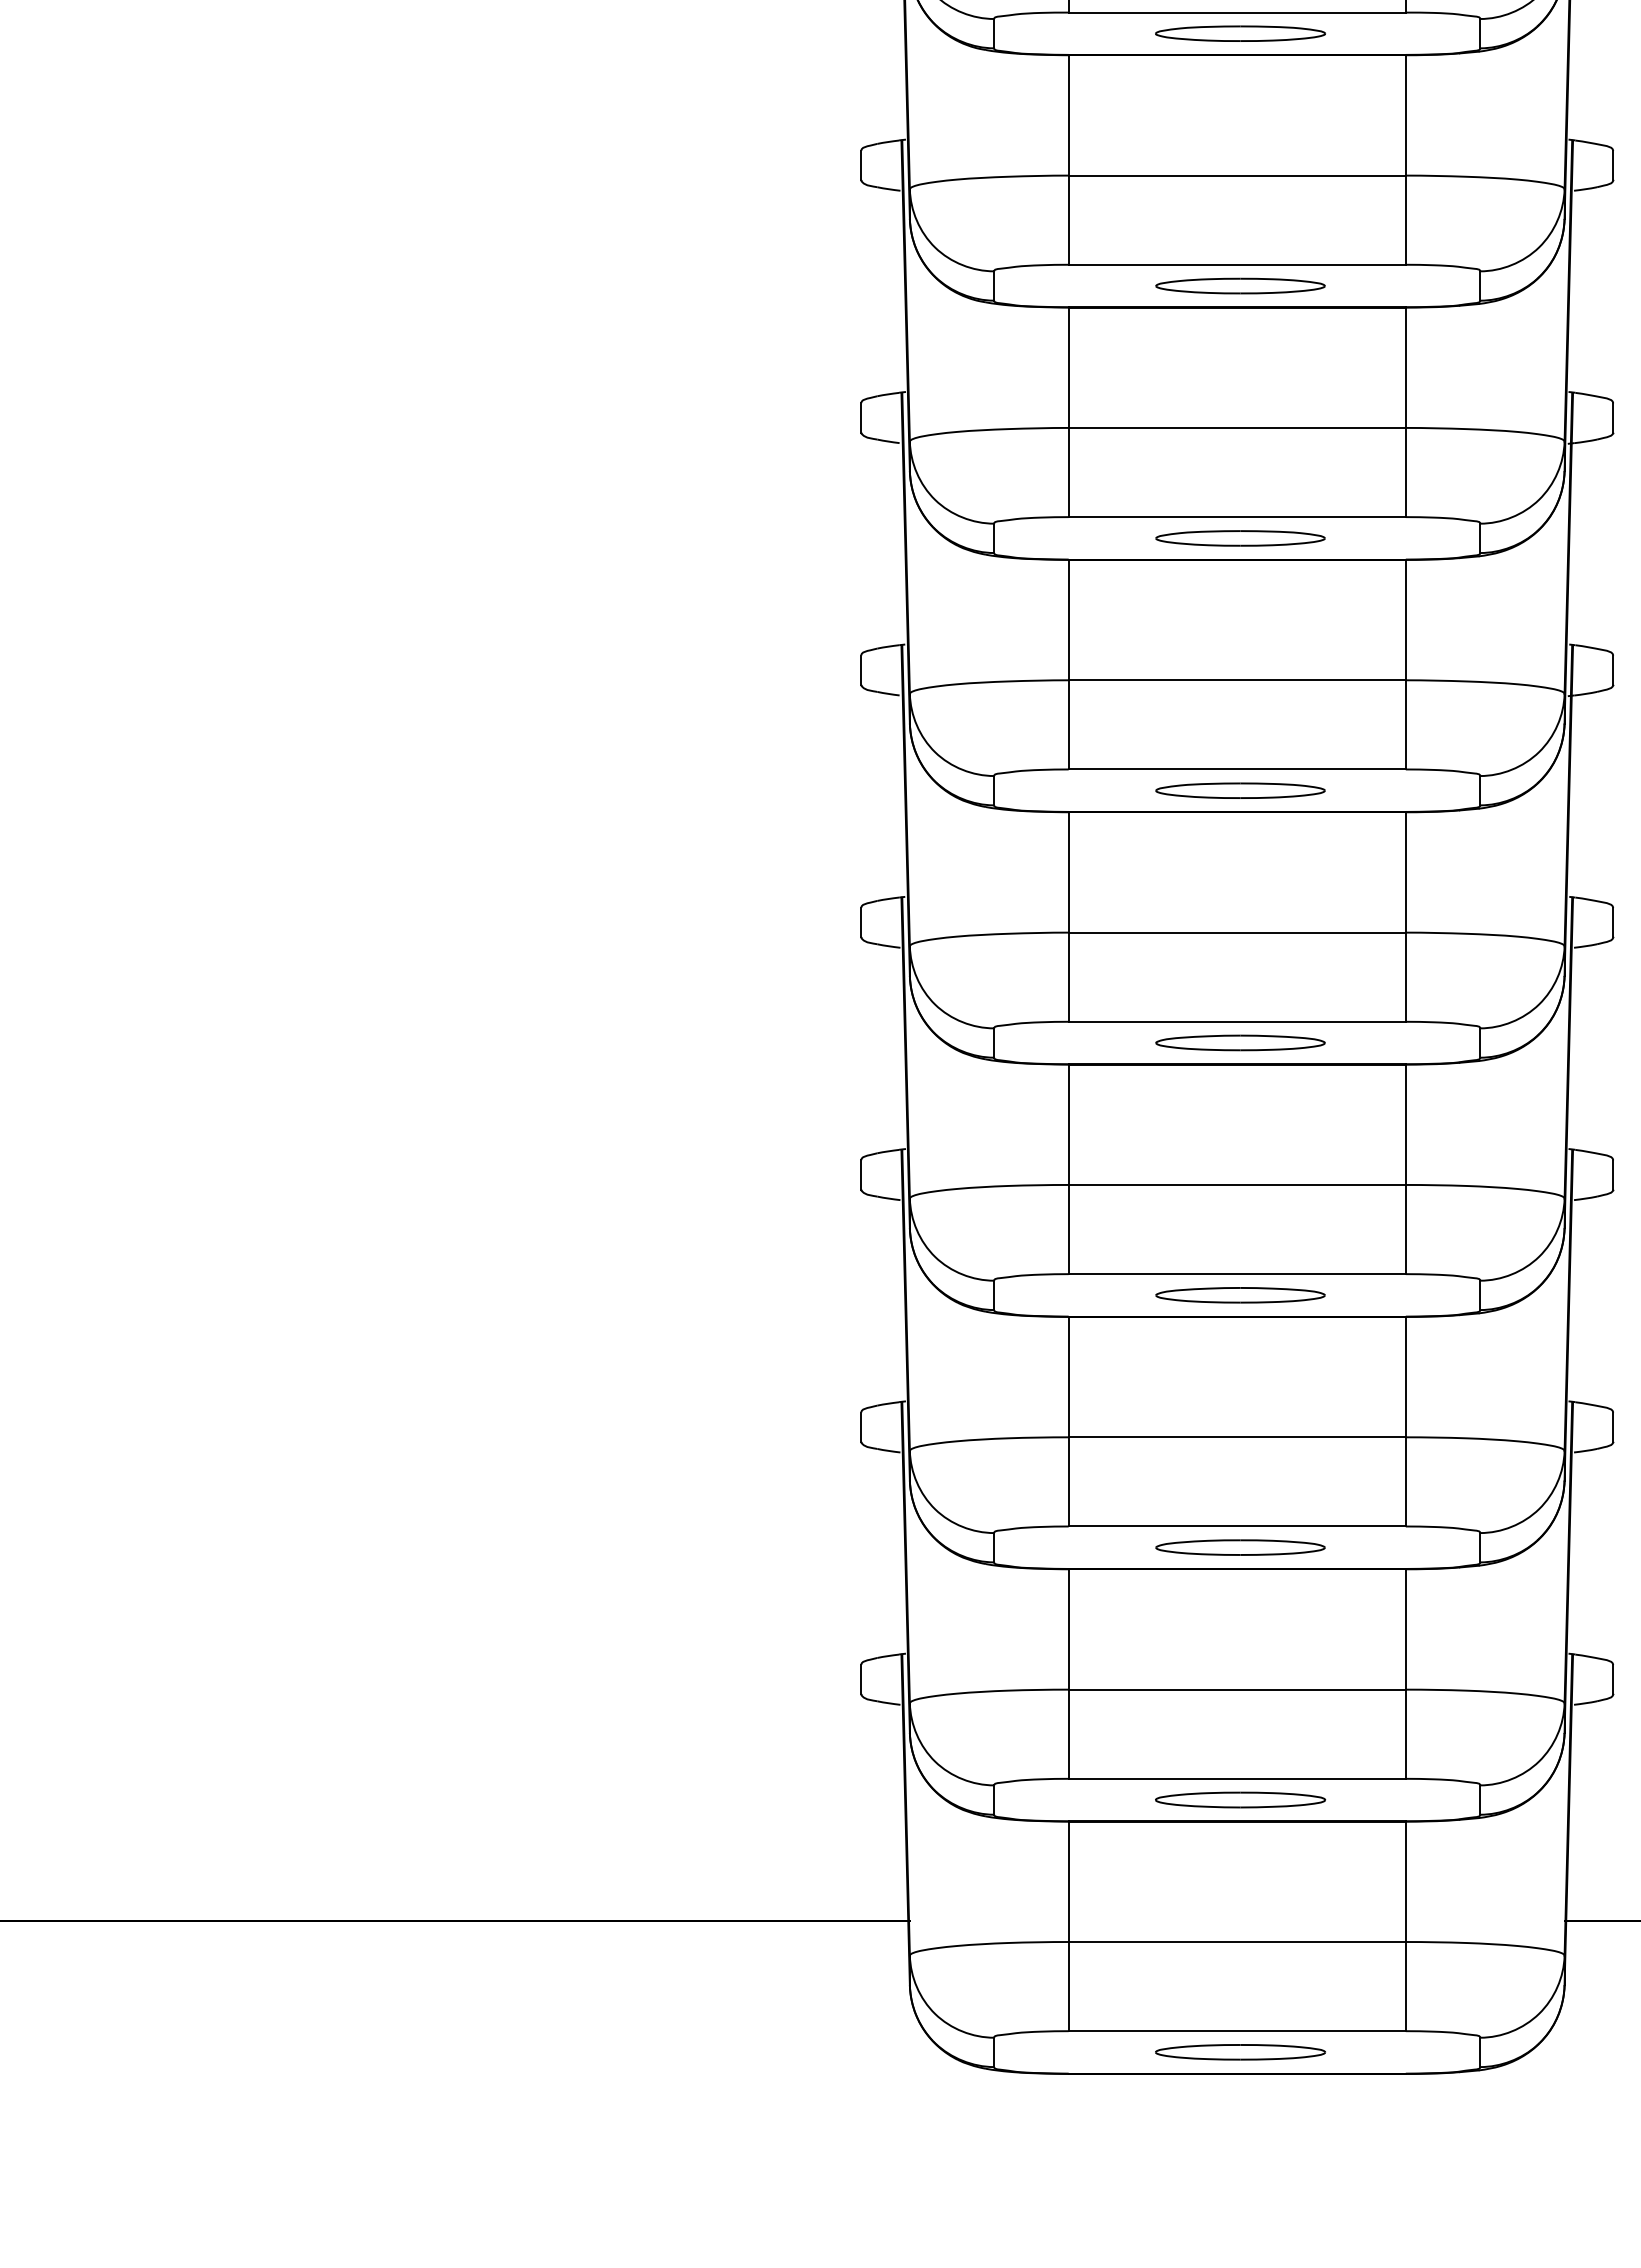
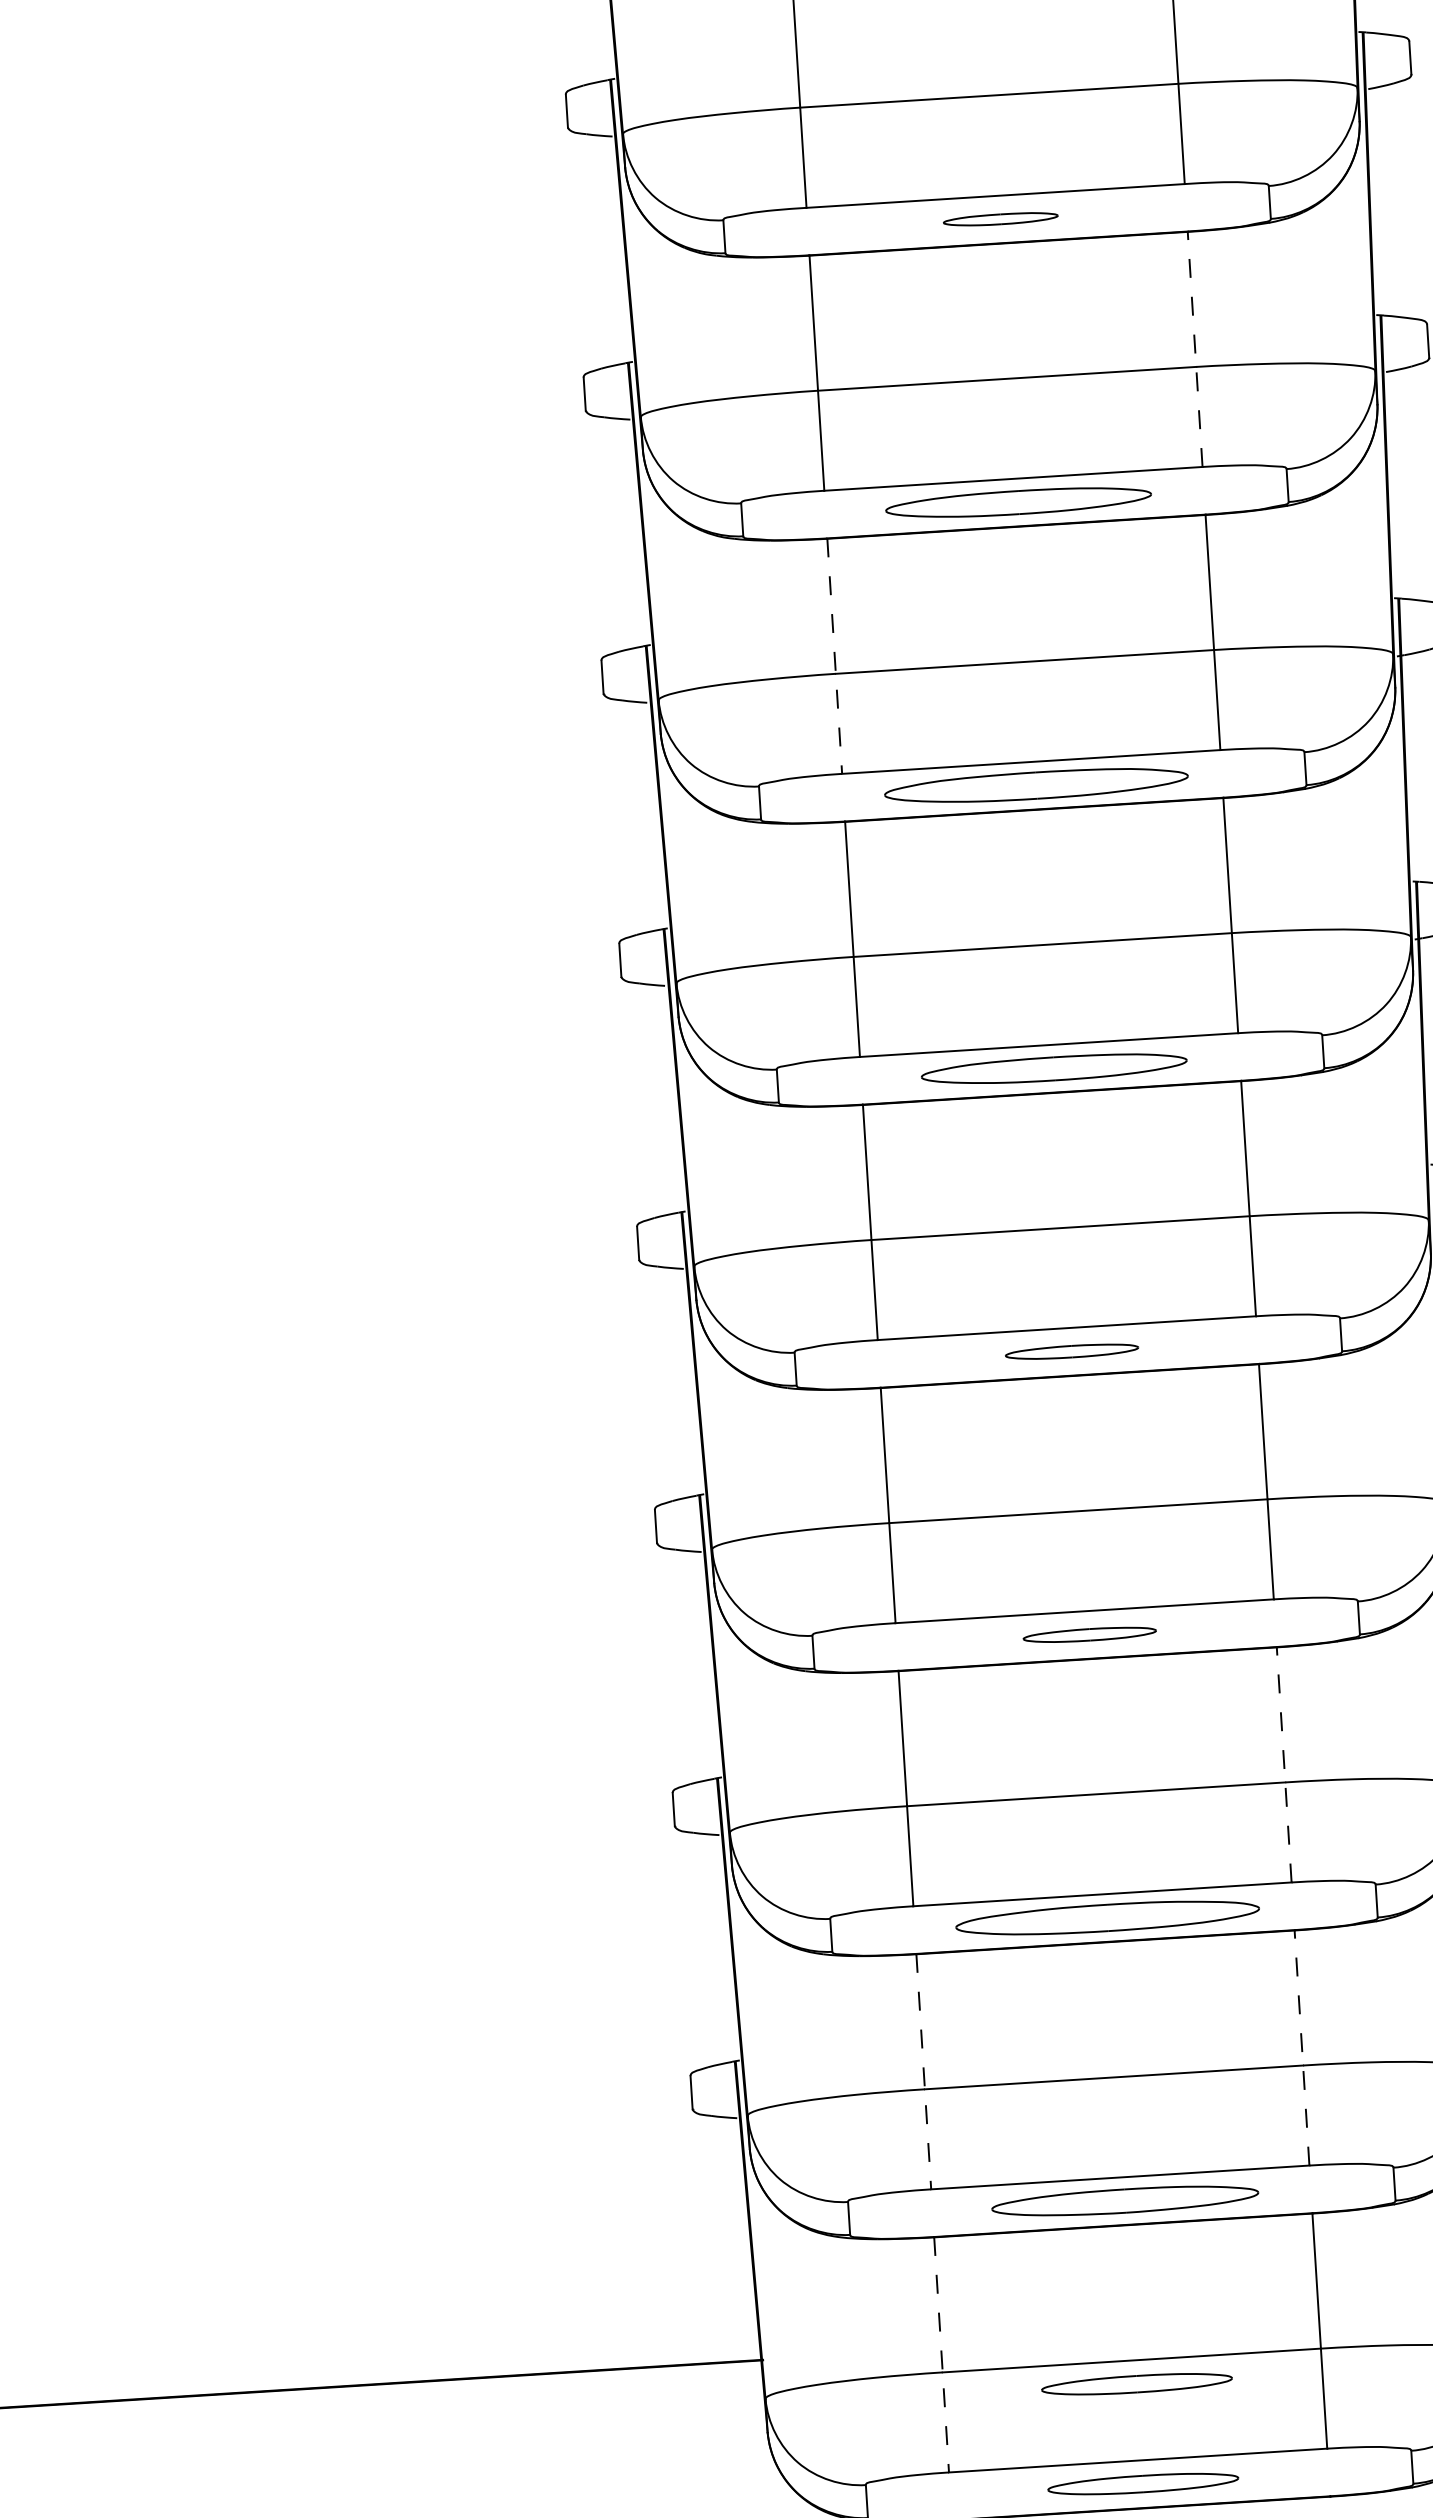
part: (1240, 33) -> (1000, 219), size x0.6
line: (1405, 159) -> (1194, 348), solid -> dashed
part: (1240, 285) -> (1018, 501), size x1.4
line: (1068, 412) -> (834, 656), solid -> dashed
part: (1240, 538) -> (1036, 785), size x1.6
part: (1240, 790) -> (1054, 1068), size x1.4
part: (1240, 1042) -> (1071, 1351), size x0.7
part: (1240, 1295) -> (1089, 1634), size x0.7
line: (1405, 1421) -> (1283, 1764), solid -> dashed
part: (1240, 1547) -> (1107, 1917), size x1.6
line: (1068, 1673) -> (923, 2071), solid -> dashed
line: (1405, 1673) -> (1301, 2047), solid -> dashed
part: (1240, 1799) -> (1125, 2200), size x1.4
line: (1068, 1926) -> (941, 2355), solid -> dashed
part: (1240, 1963) -> (1136, 2384), added

